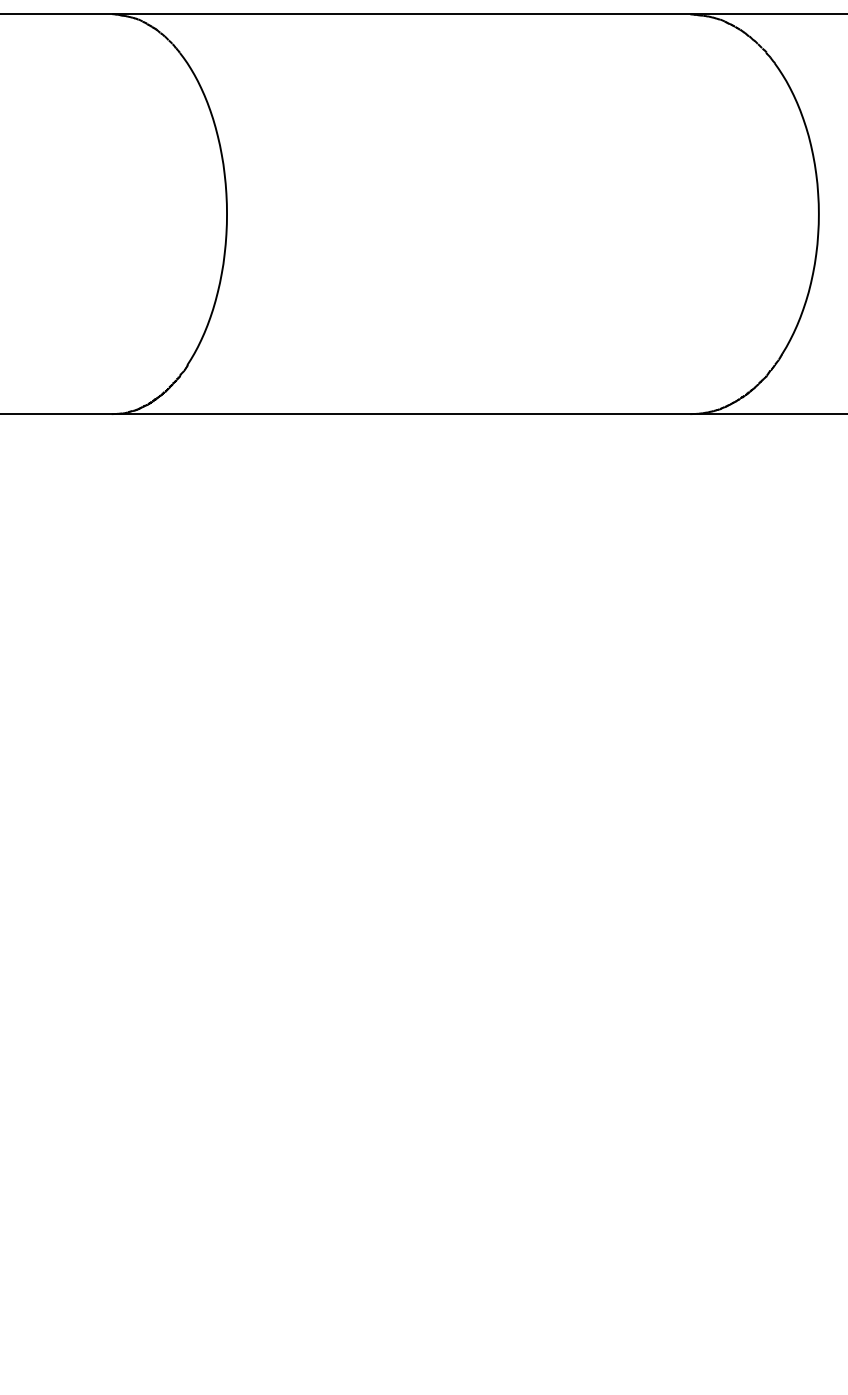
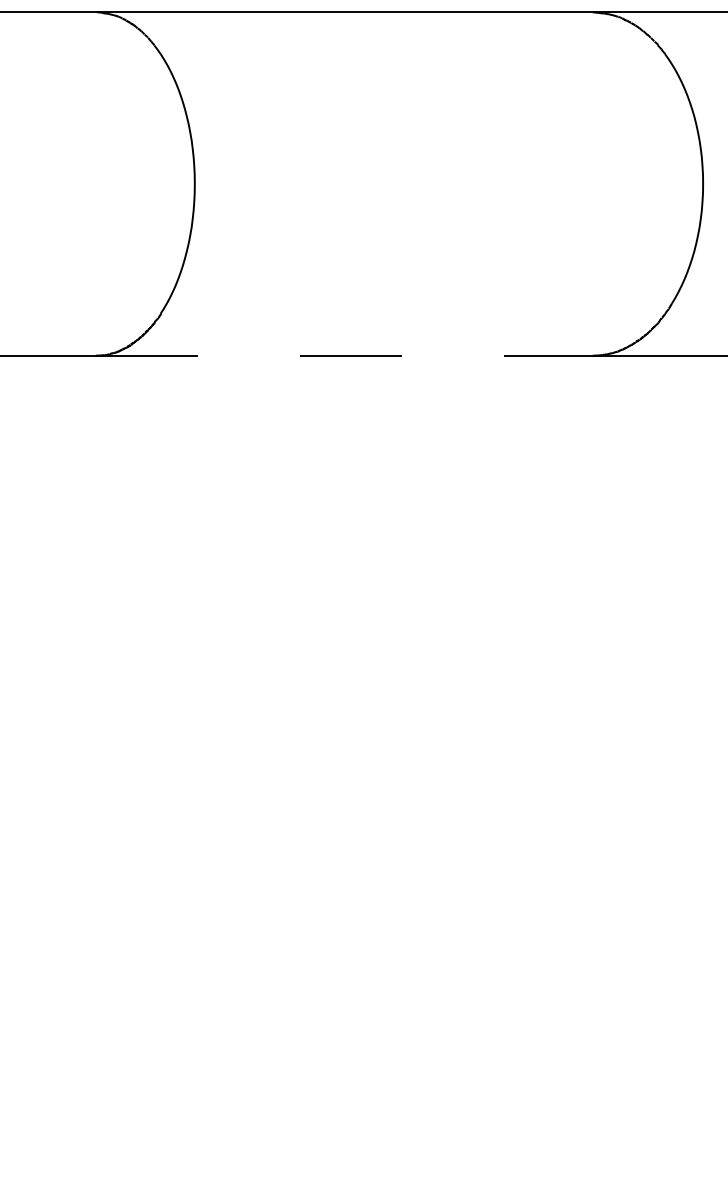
line: (401, 413) -> (344, 355), solid -> dashed

